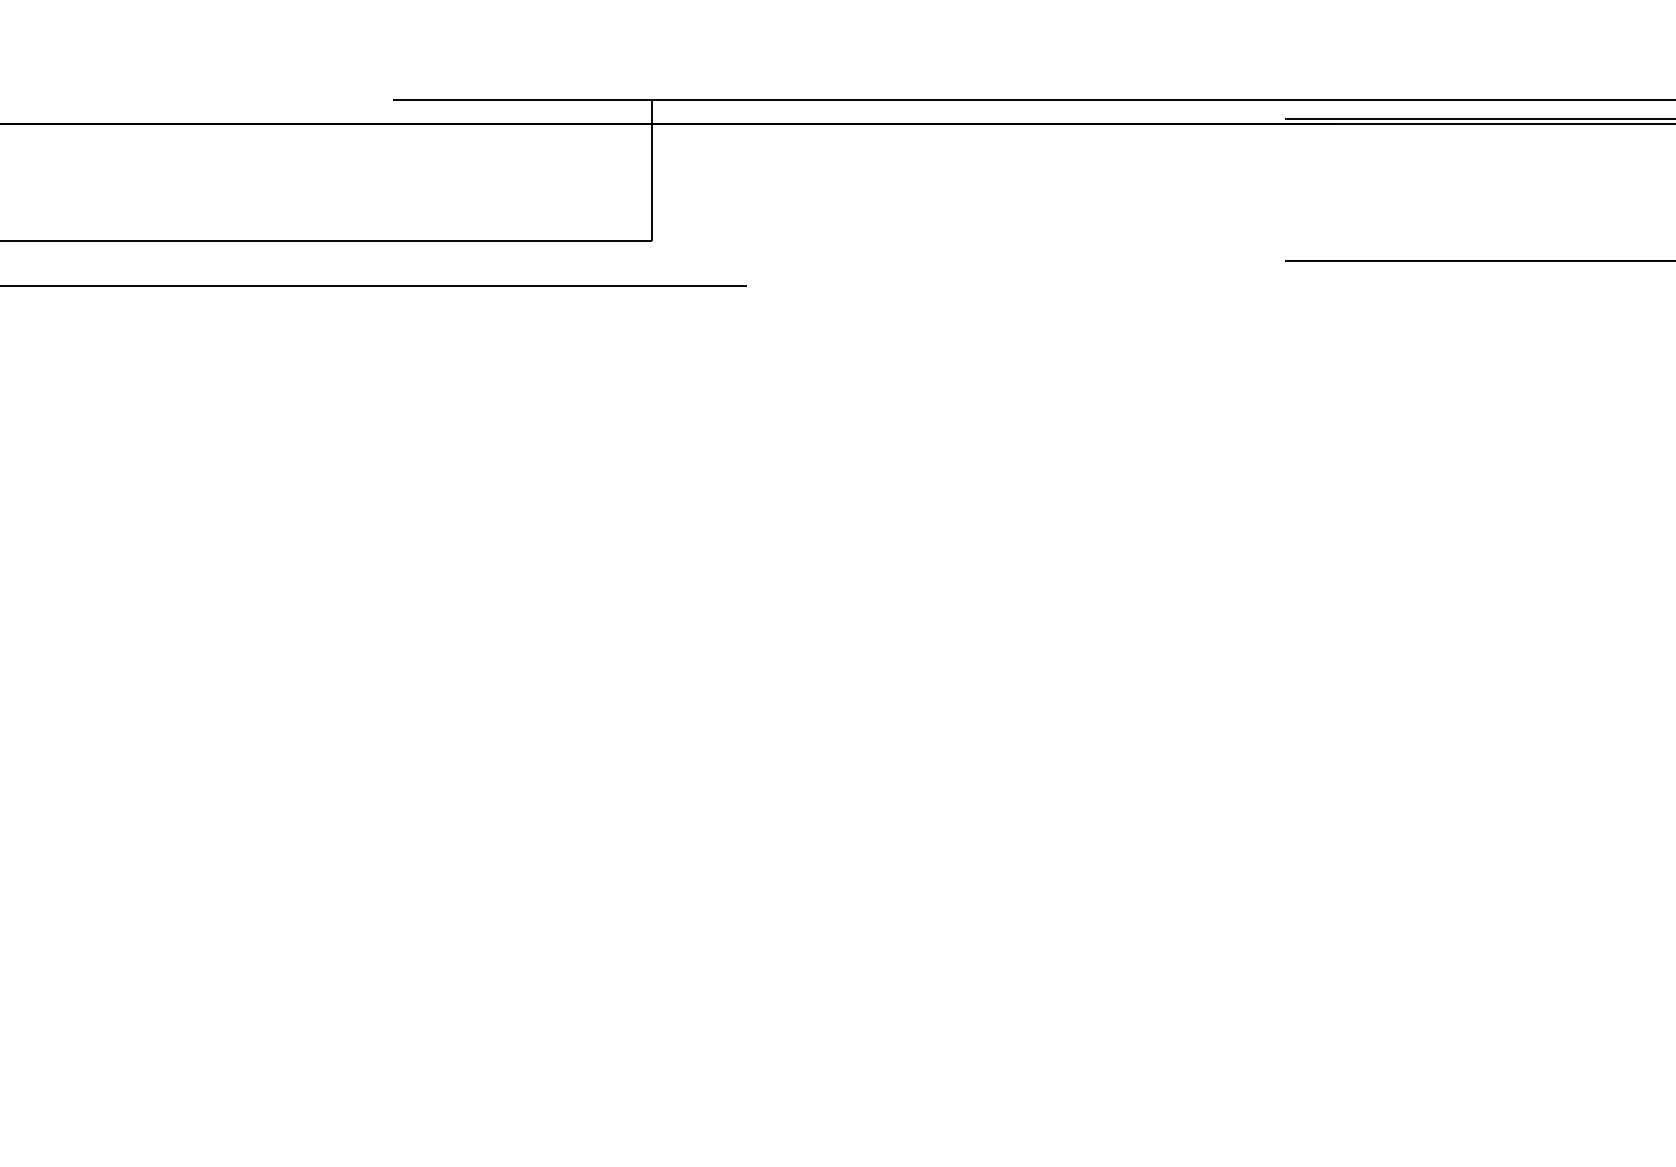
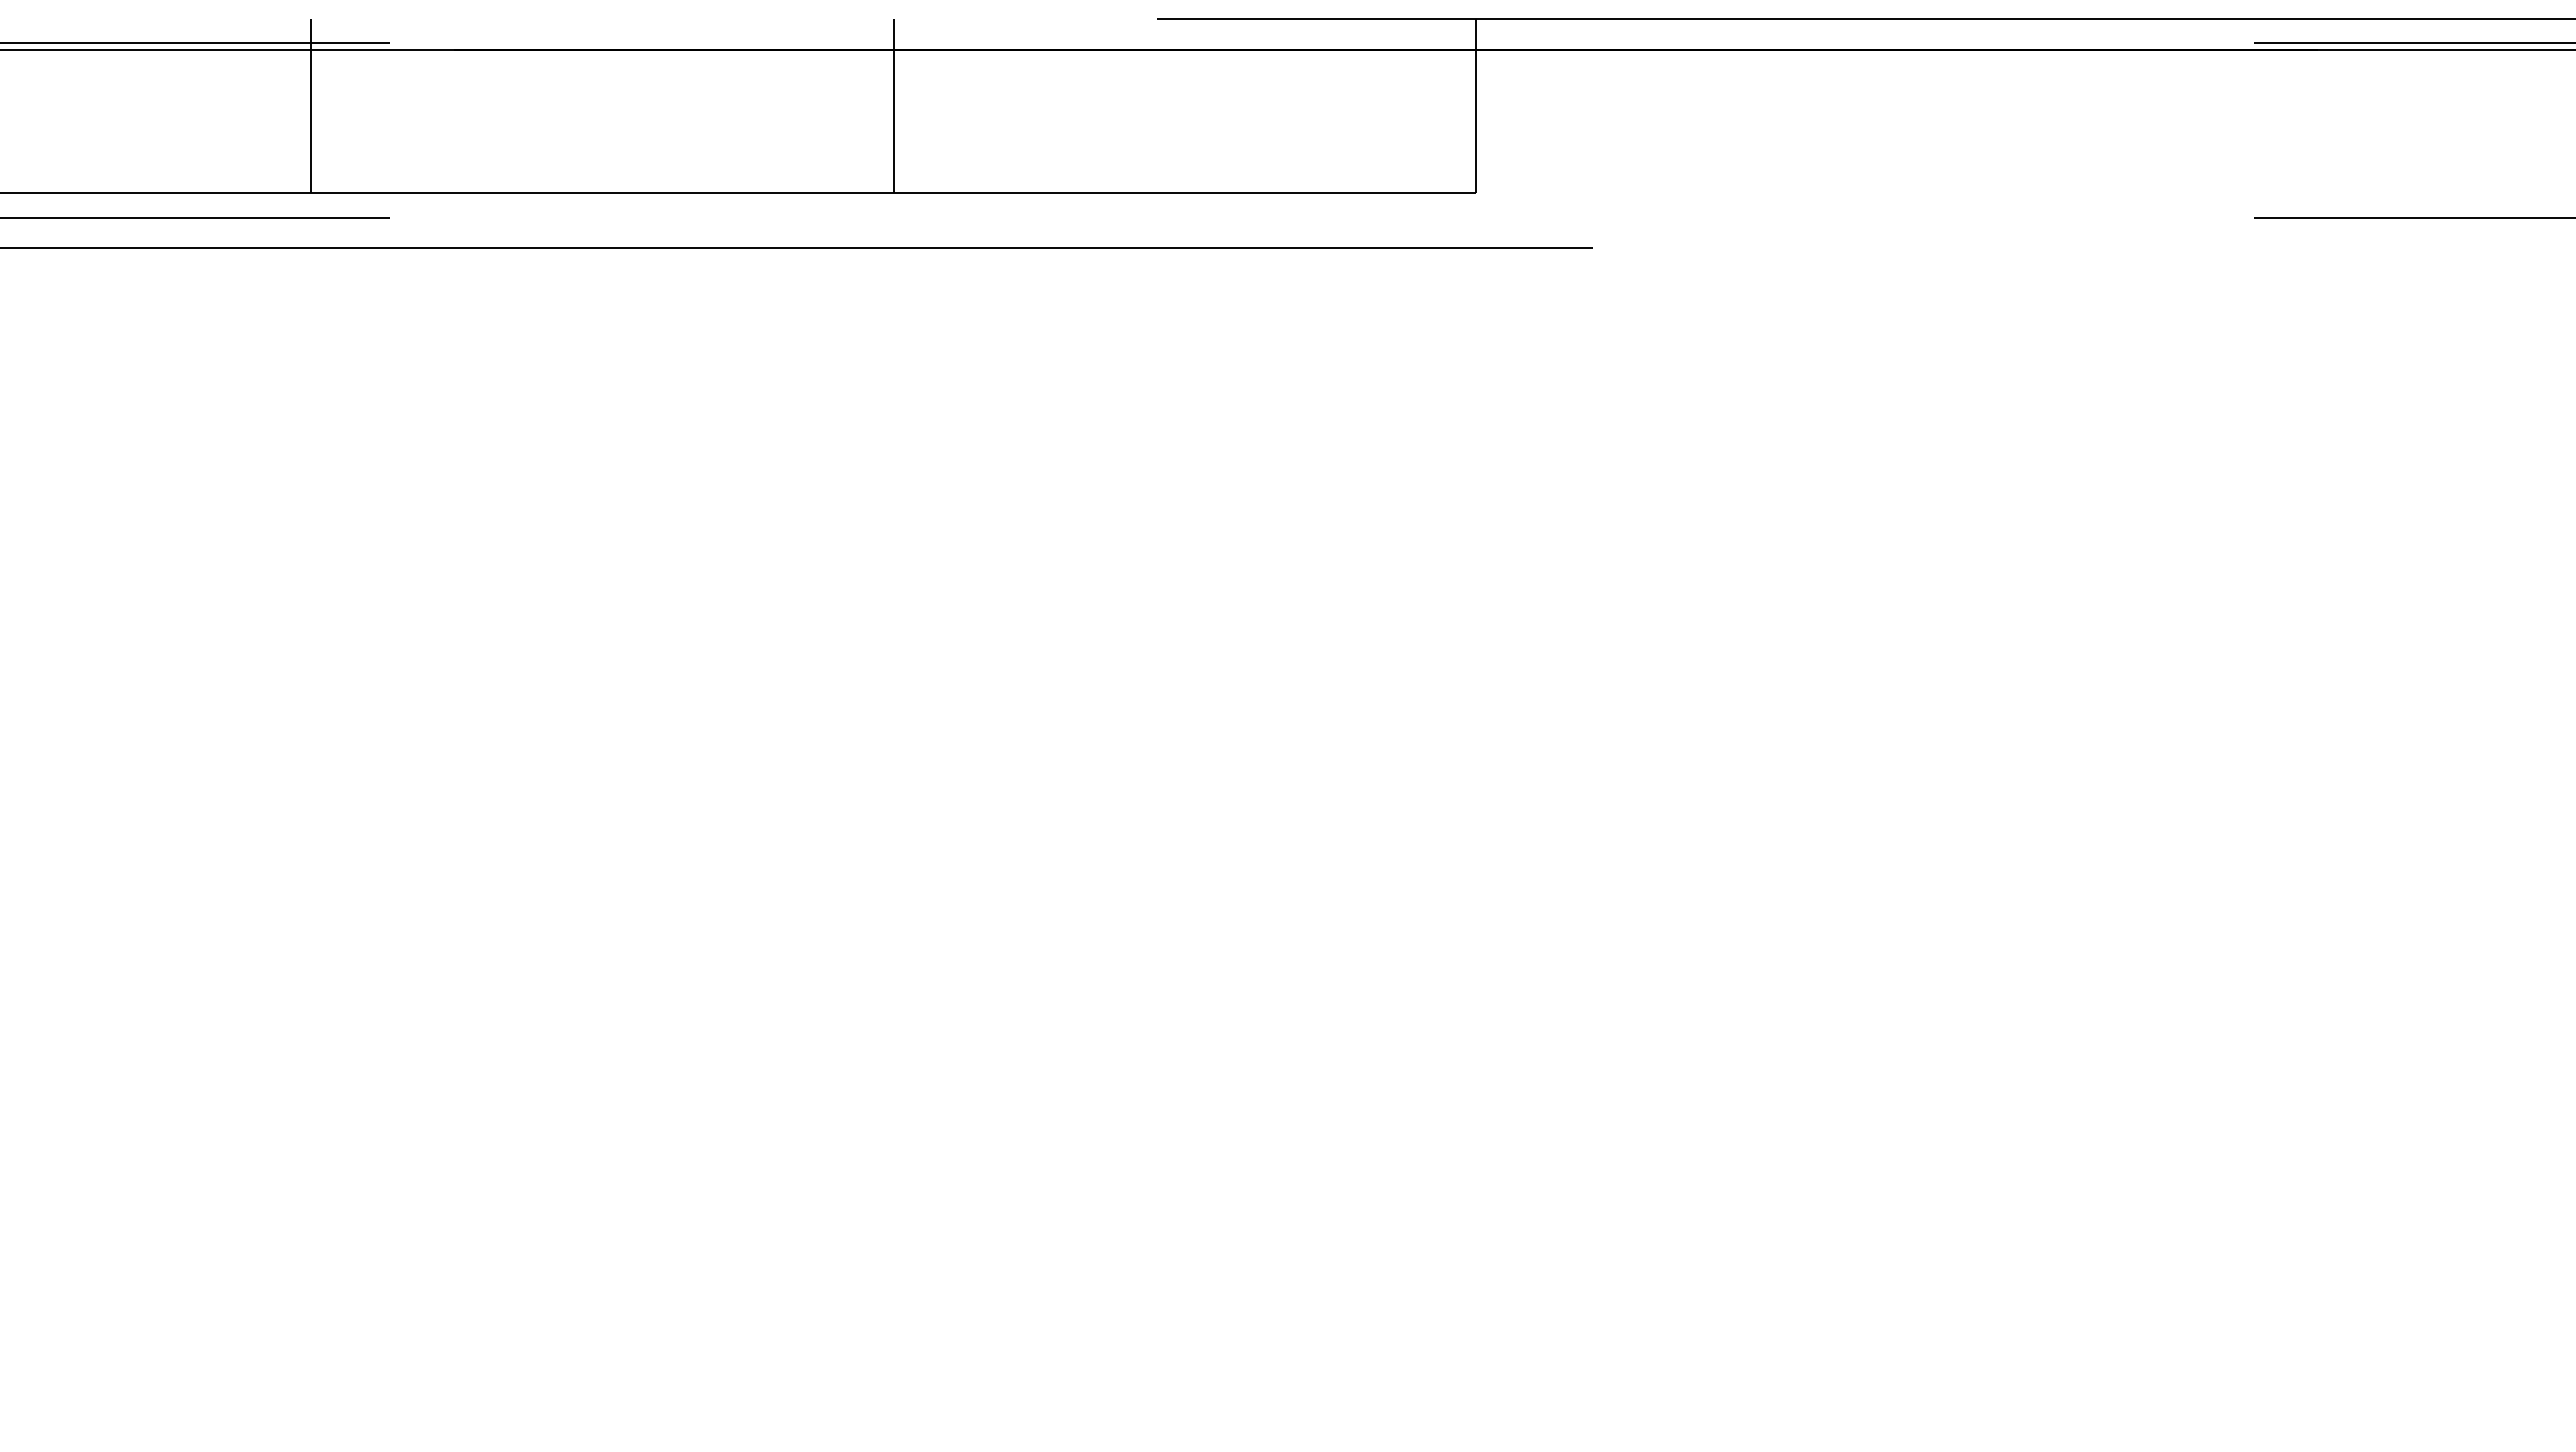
line: (178, 170) -> (893, 106), added

